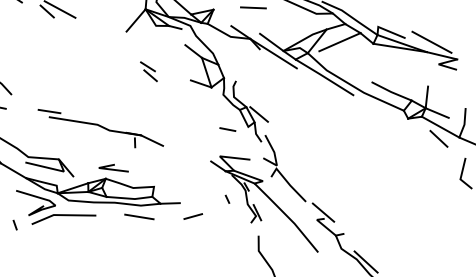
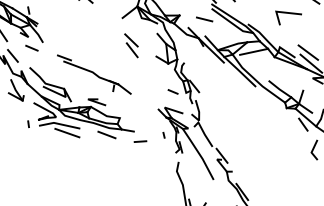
line: (422, 26) -> (307, 52), added
part: (148, 71) -> (131, 45), size x1.67
line: (77, 225) -> (67, 132), added

